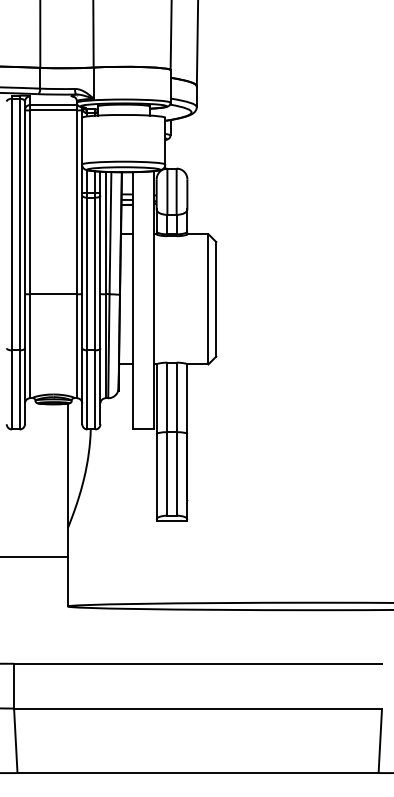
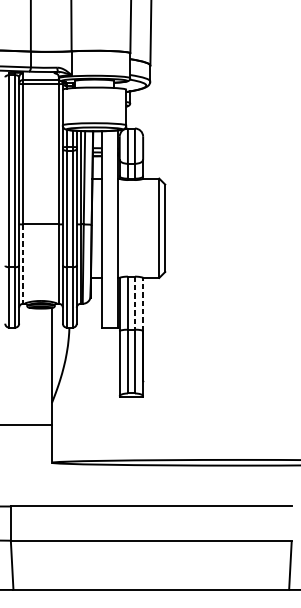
line: (30, 346) -> (23, 264), solid -> dashed
line: (176, 397) -> (134, 303), solid -> dashed
line: (187, 399) -> (143, 304), solid -> dashed

